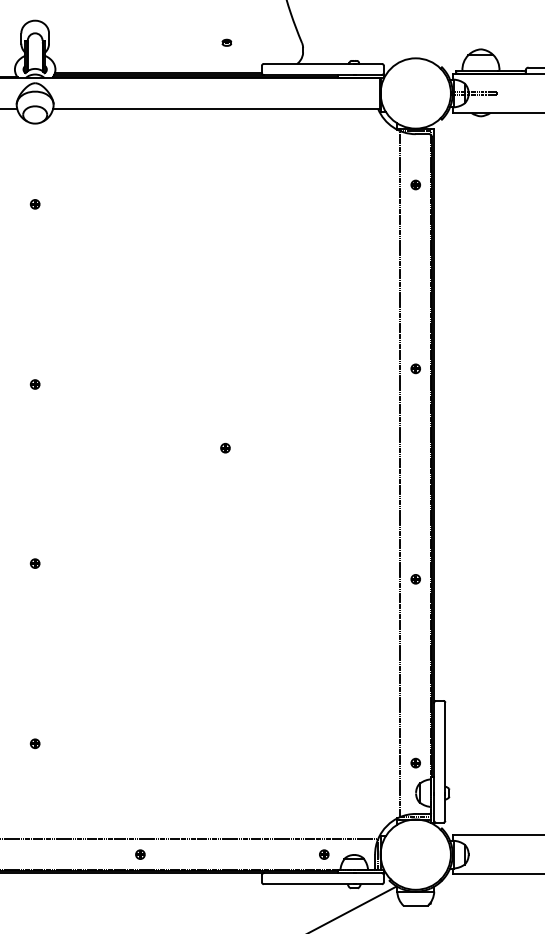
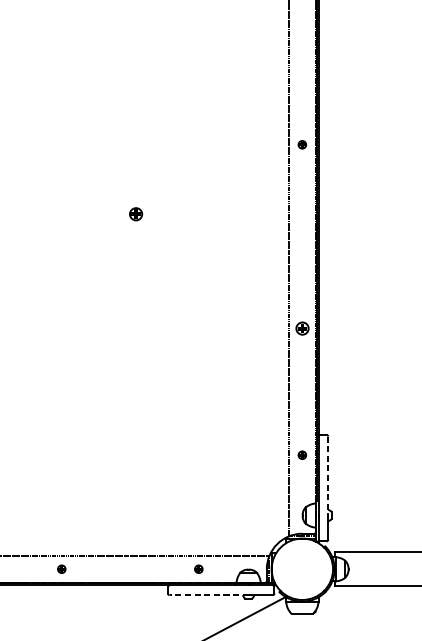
part: (225, 447) -> (136, 213), size x1.6
part: (415, 579) -> (302, 328), size x1.6
line: (445, 748) -> (328, 476), solid -> dashed
part: (415, 762) -> (302, 454), moved
part: (324, 854) -> (199, 569), moved
line: (308, 884) -> (208, 595), solid -> dashed

